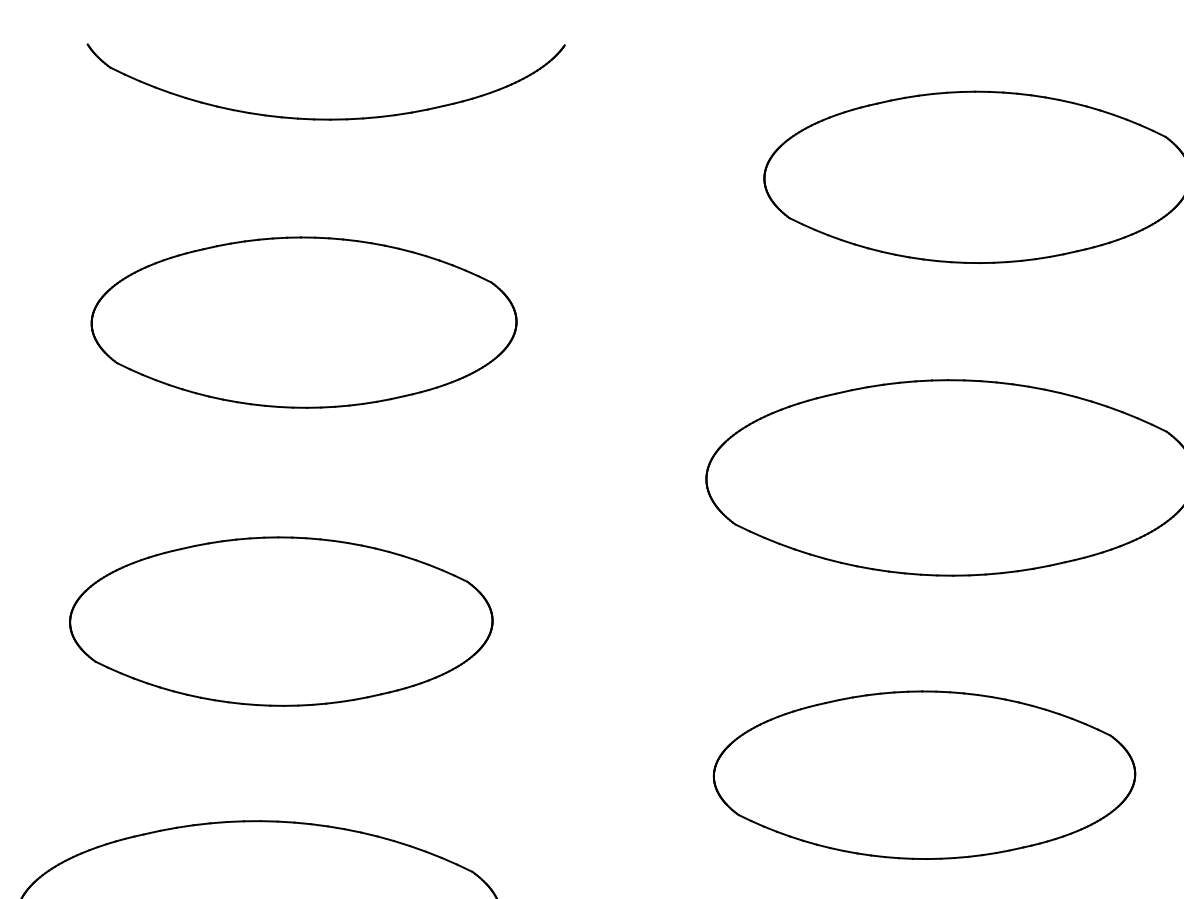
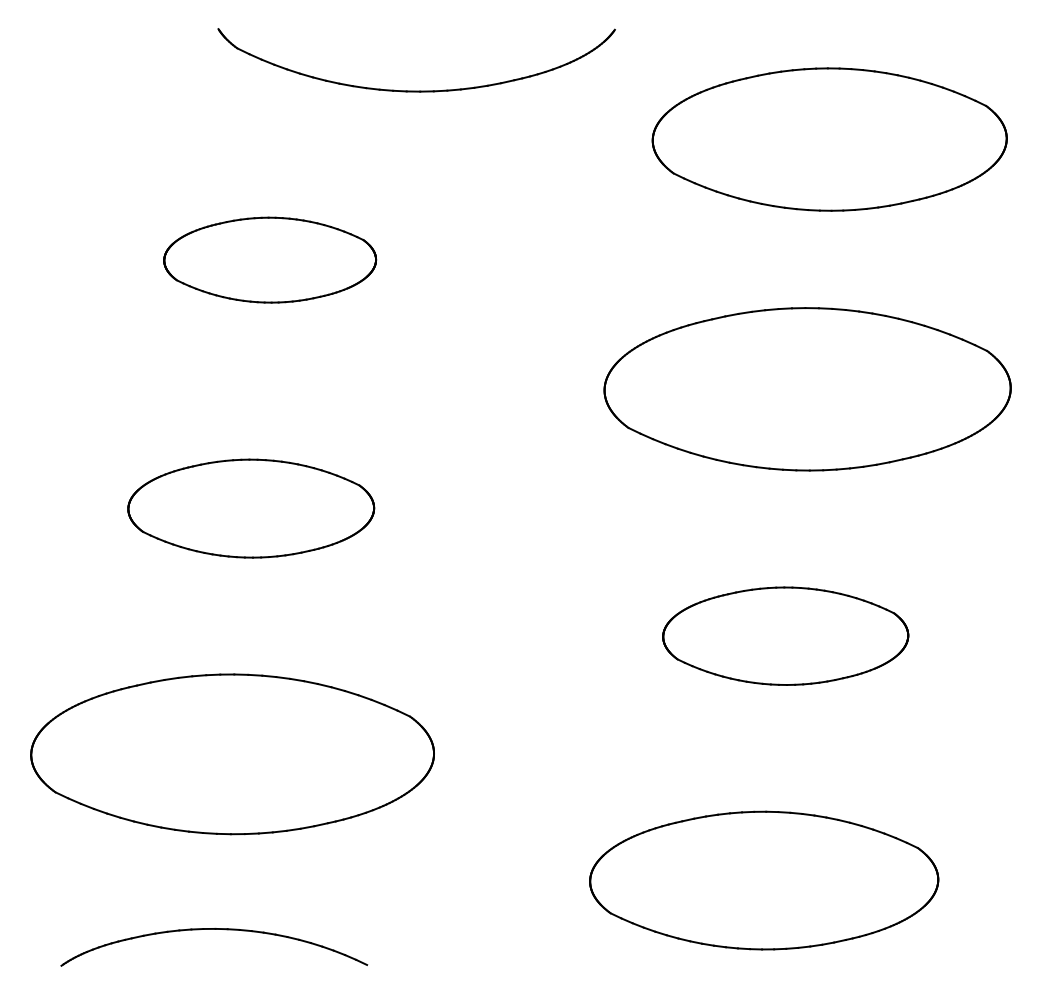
part: (326, 118) -> (416, 90), moved
part: (303, 321) -> (269, 259), size x0.6
part: (280, 621) -> (250, 508), size x0.7
part: (924, 774) -> (785, 635), size x0.7

